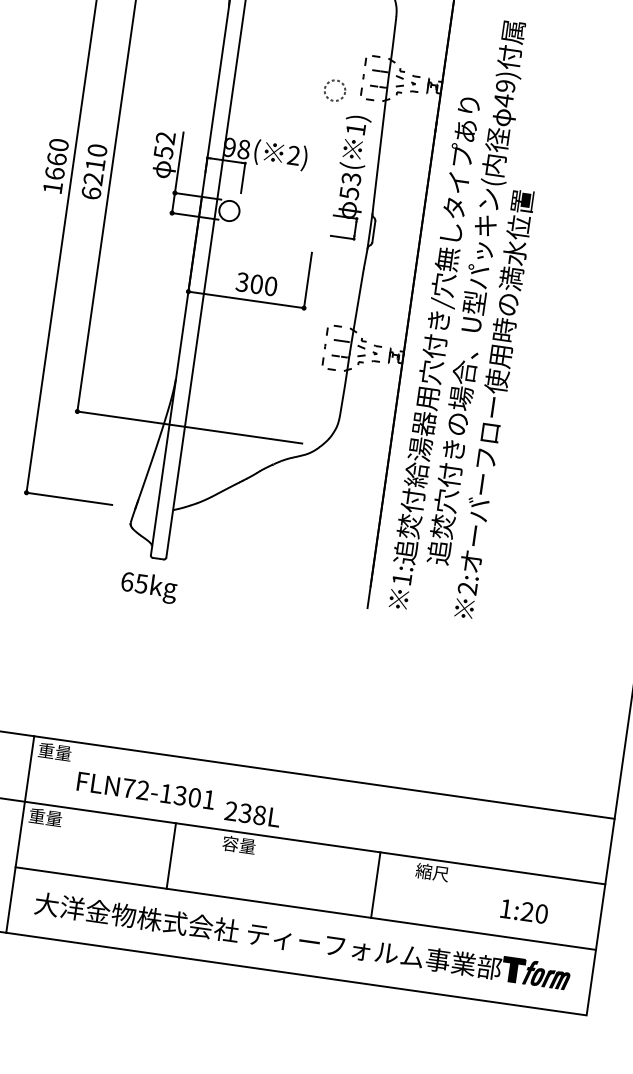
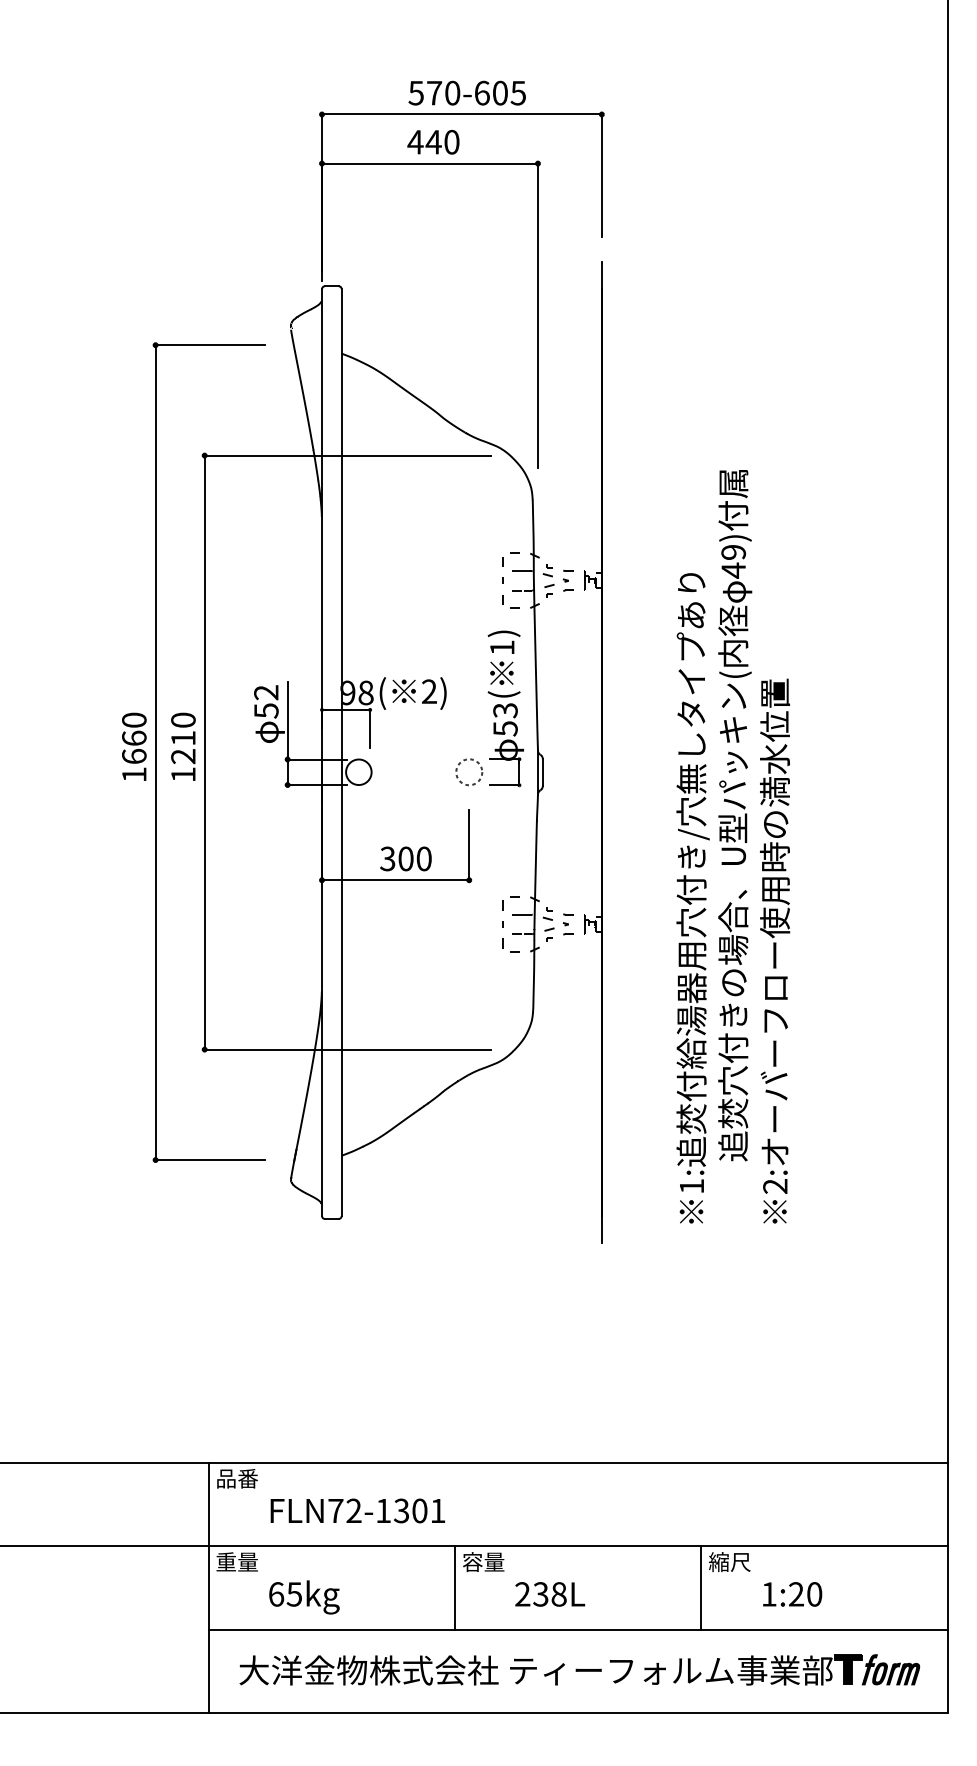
circle: (335, 90) -> (469, 772), moved
text: (91, 193) -> (183, 774), 6210 -> 1210
text: (472, 317) -> (733, 846), moved
text: (149, 587) -> (304, 1597), moved
text: (54, 751) -> (236, 1478), 重量 -> 品番
text: (252, 814) -> (550, 1594), moved
line: (171, 855) -> (454, 1587), moved
line: (375, 884) -> (701, 1587), moved
text: (524, 911) -> (792, 1594), moved

